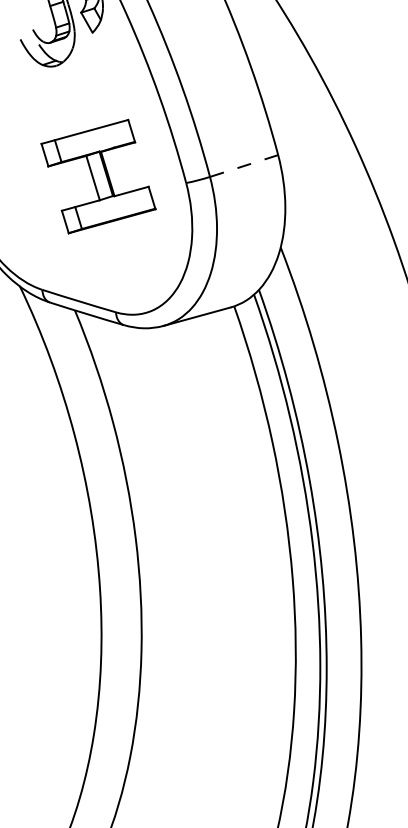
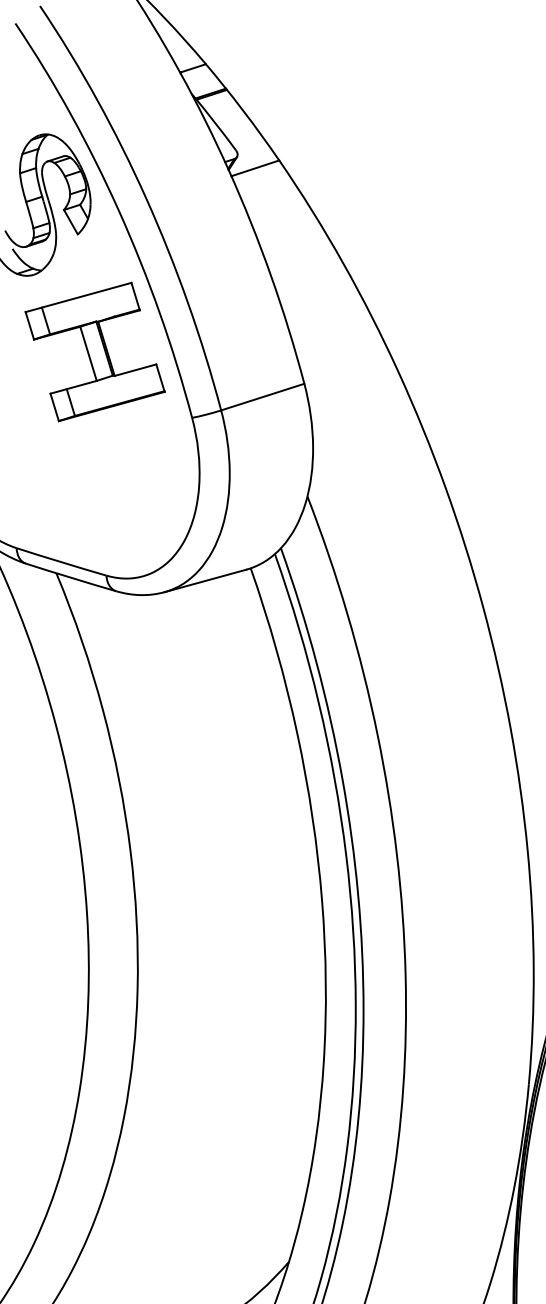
line: (243, 166) -> (262, 397), dashed -> solid
part: (97, 176) -> (94, 351), moved

